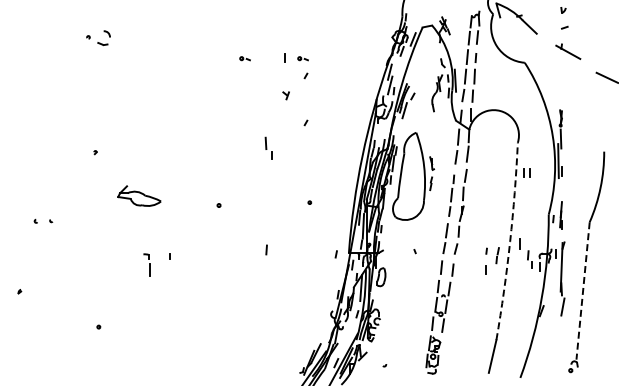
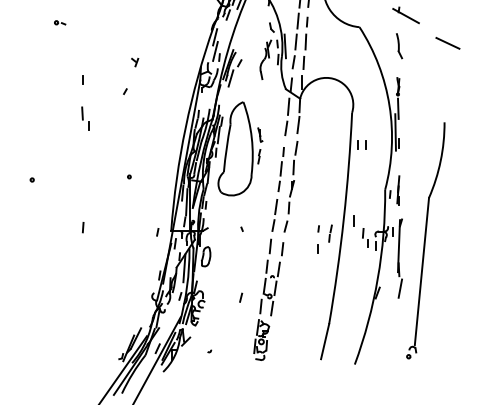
line: (284, 57) -> (81, 79), moved
part: (302, 58) -> (121, 22), removed
line: (305, 75) -> (124, 40), removed
part: (561, 80) -> (398, 46), added
part: (285, 95) -> (134, 62), moved
arc: (510, 241) -> (344, 218), dashed -> solid
line: (583, 291) -> (422, 272), dashed -> solid
line: (414, 315) -> (241, 297), added

